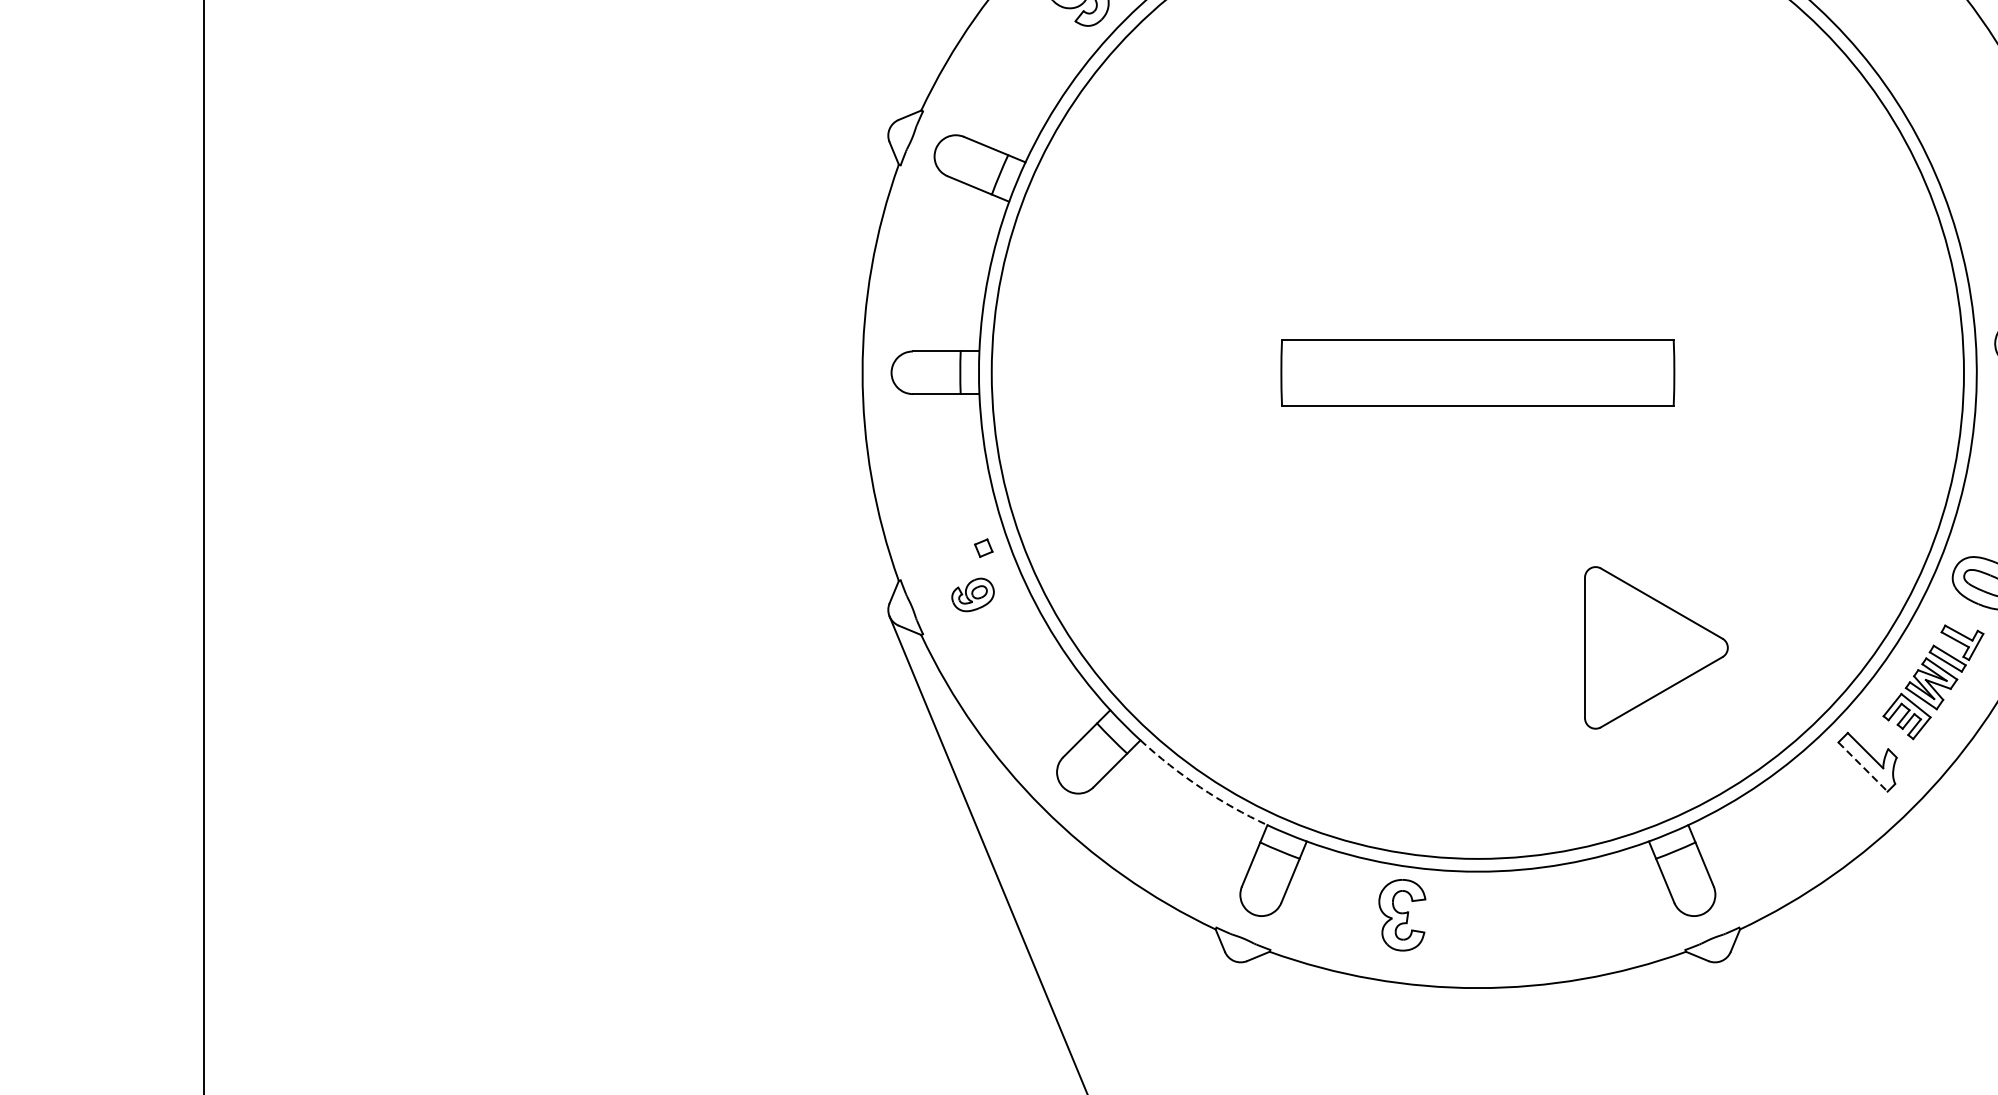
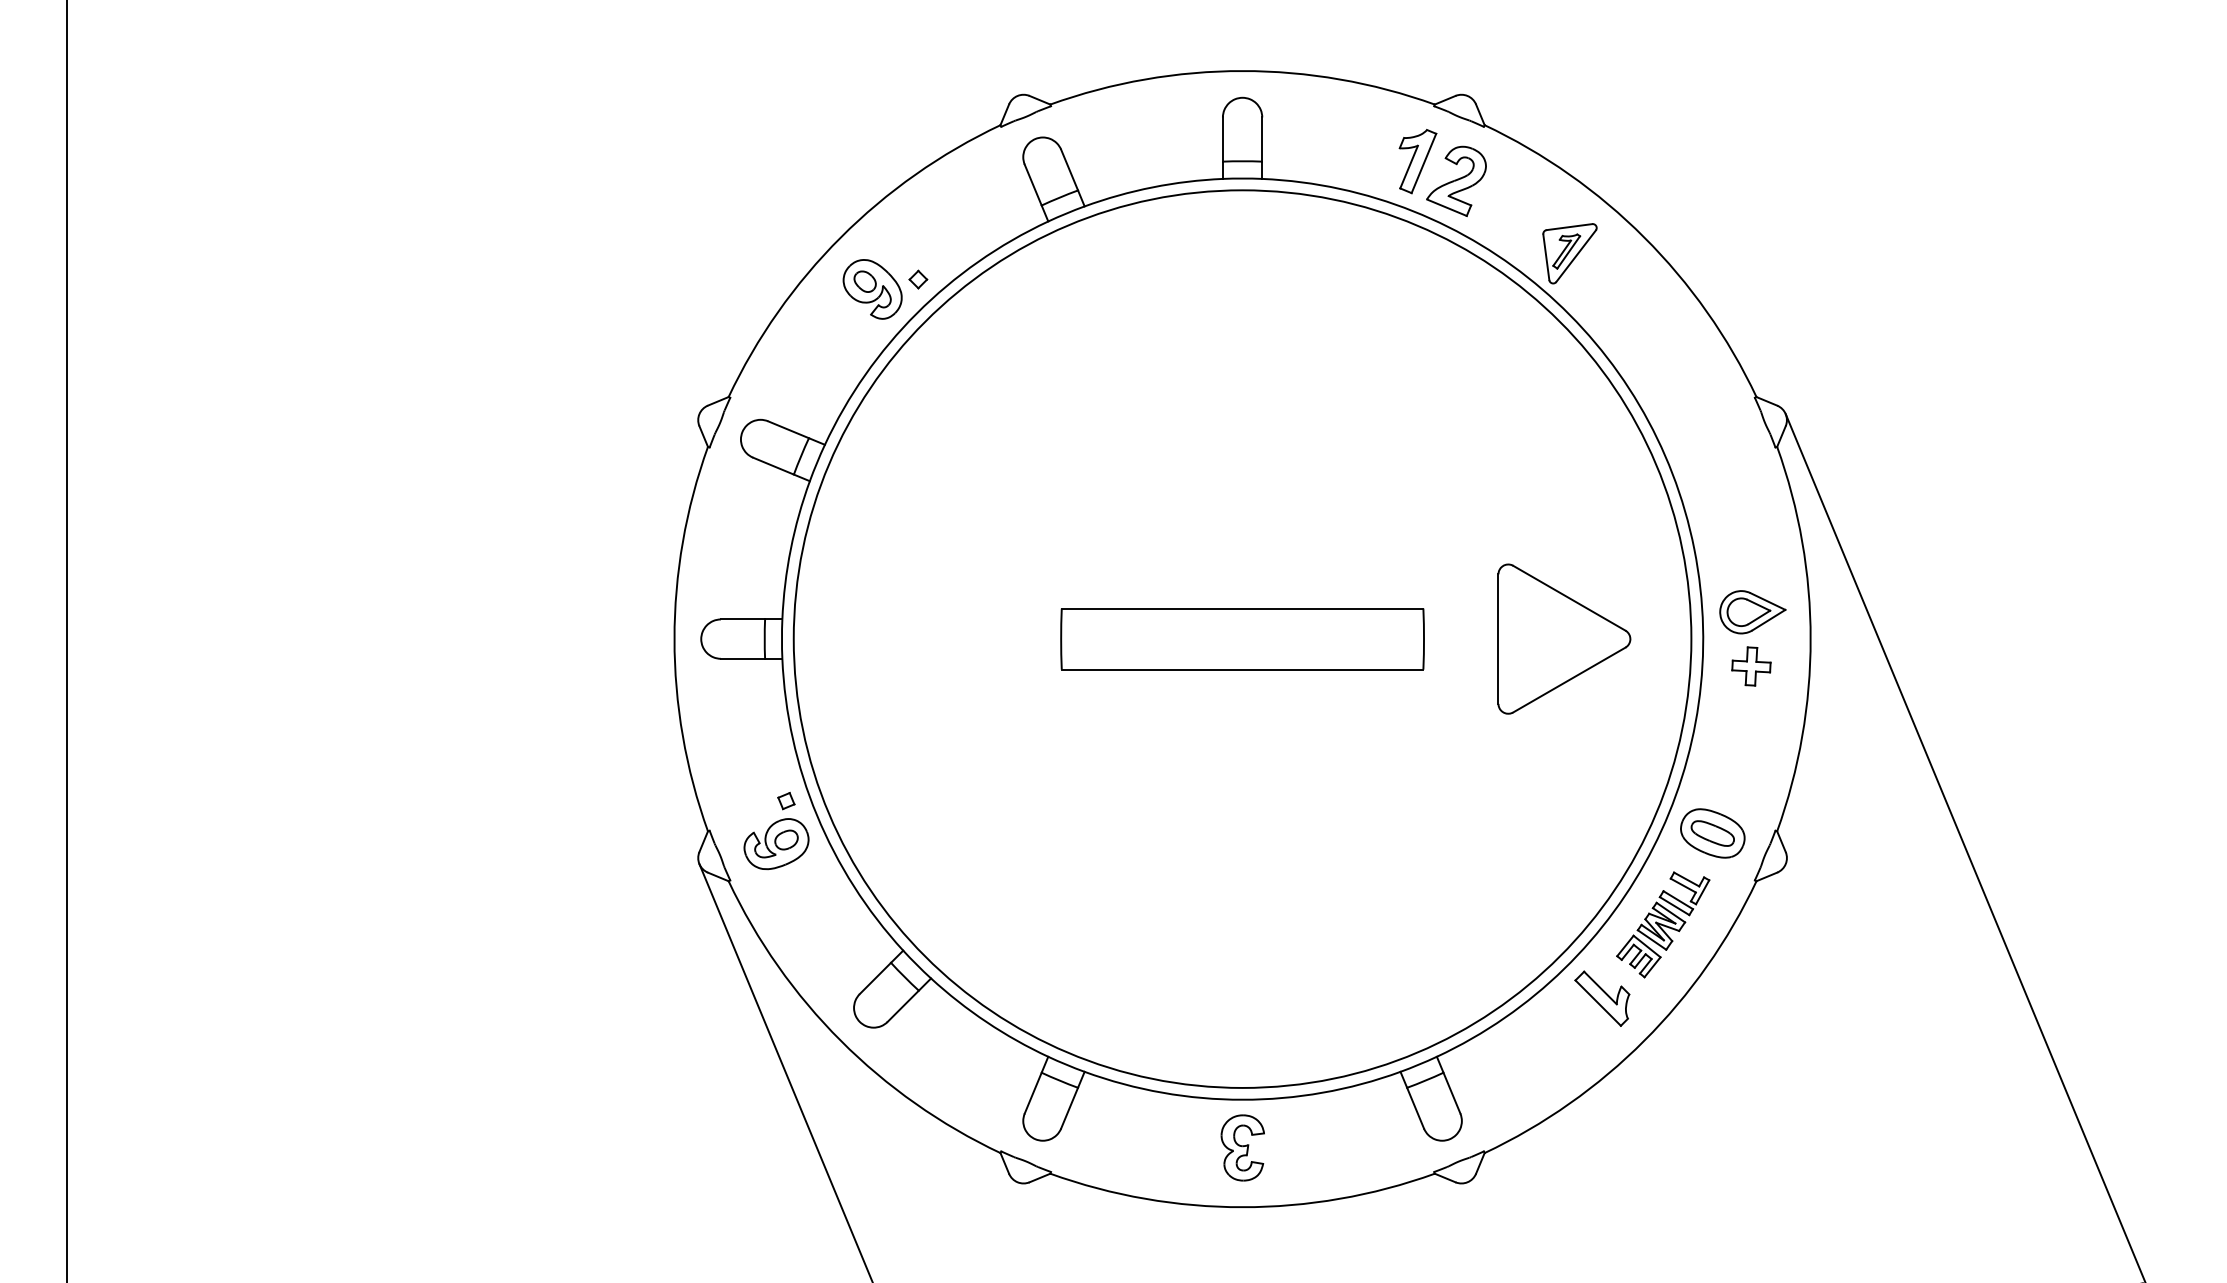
part: (973, 595) -> (776, 844), size x1.67
part: (1656, 647) -> (1564, 638), moved
line: (1863, 767) -> (1598, 1003), dashed -> solid
arc: (1200, 788) -> (986, 1022), dashed -> solid
part: (1401, 914) -> (1242, 1147), moved

